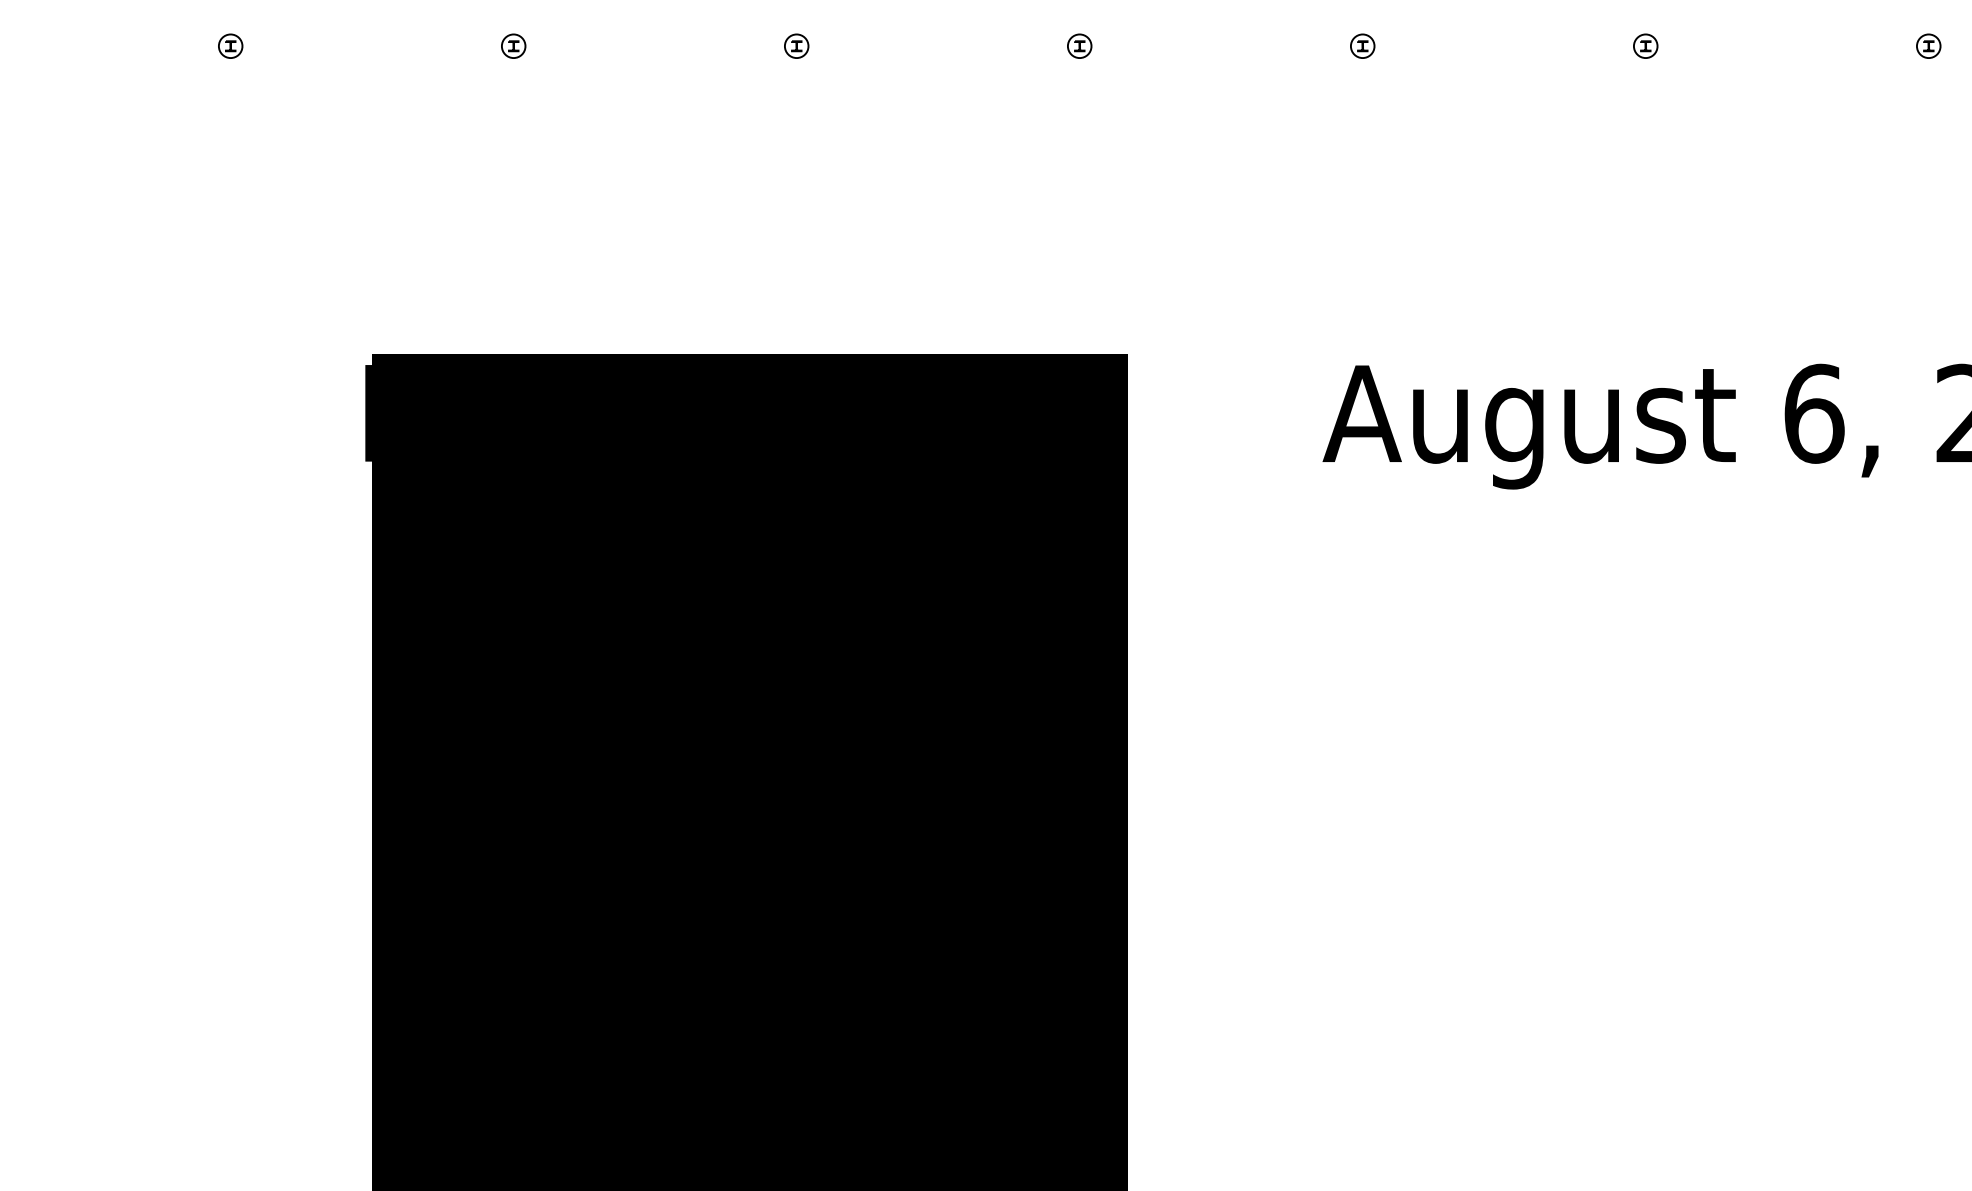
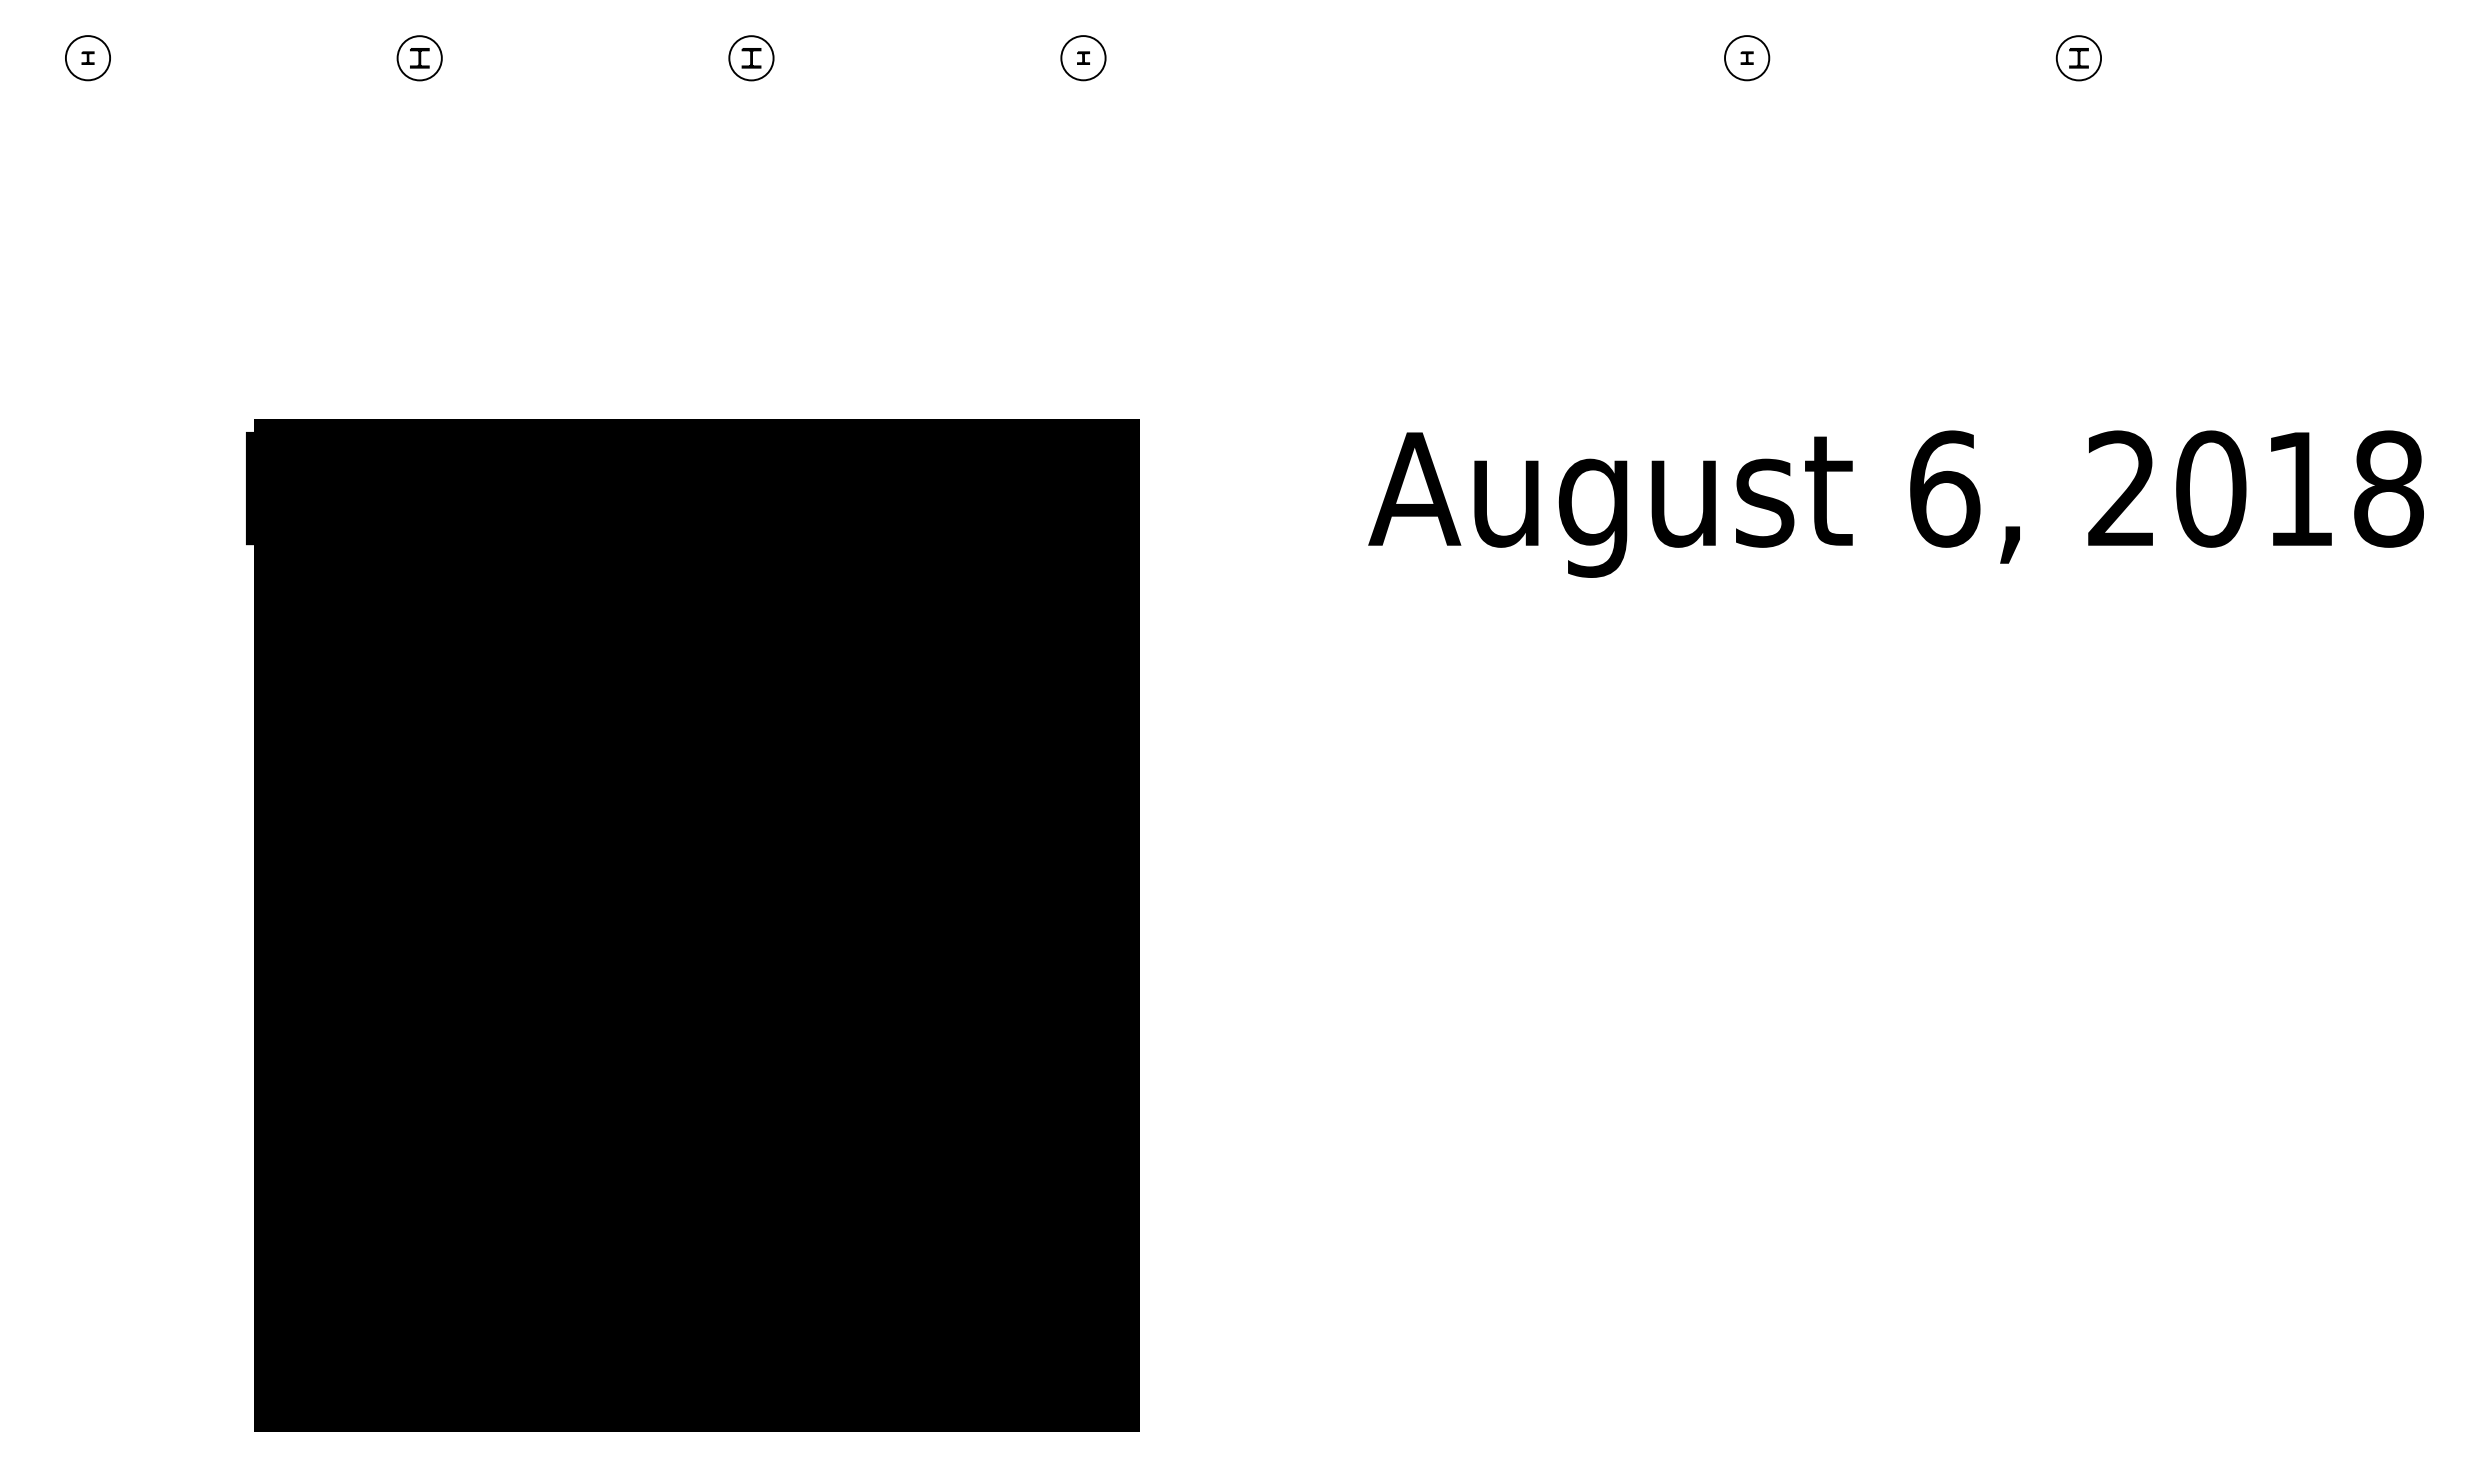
part: (513, 45) -> (419, 57), size x1.6
part: (796, 45) -> (751, 57), size x1.6
part: (1362, 45) -> (1414, 57), removed
part: (1928, 45) -> (2078, 57), size x1.6
circle: (230, 46) -> (87, 58), size x1.6
circle: (1079, 46) -> (1083, 58), size x1.6
circle: (1645, 46) -> (1746, 58), size x1.6

